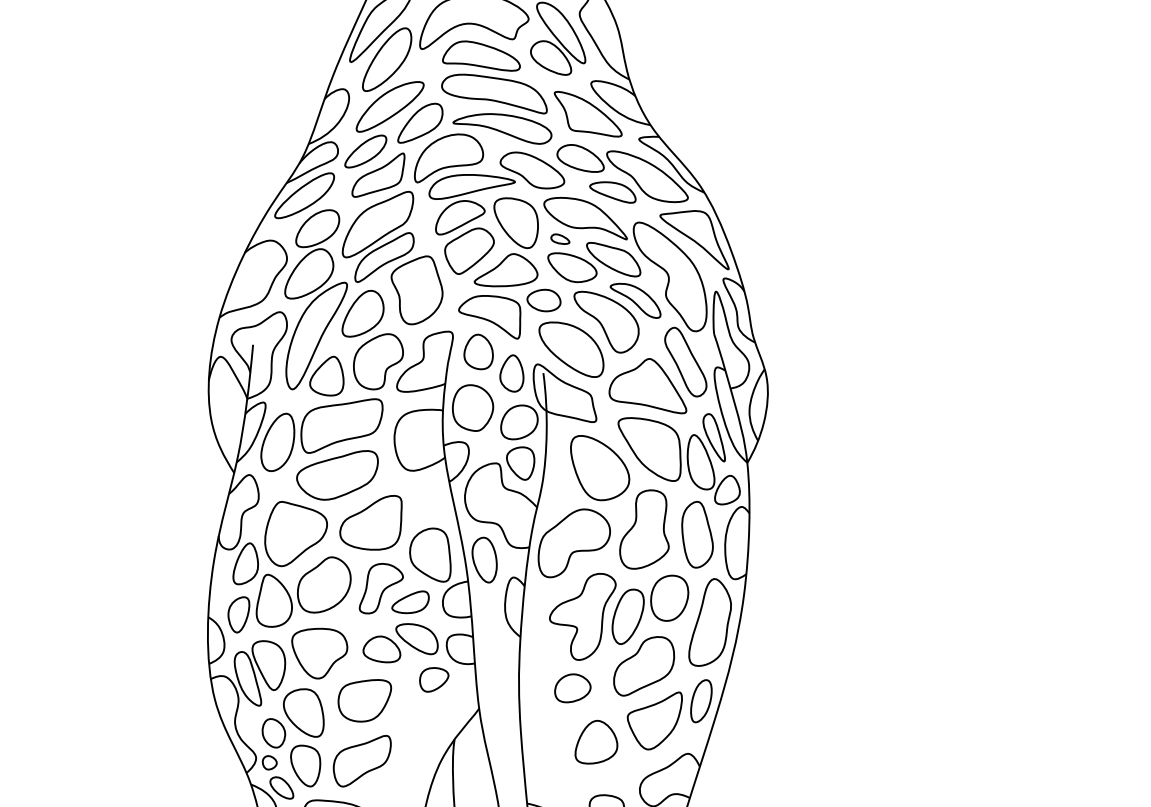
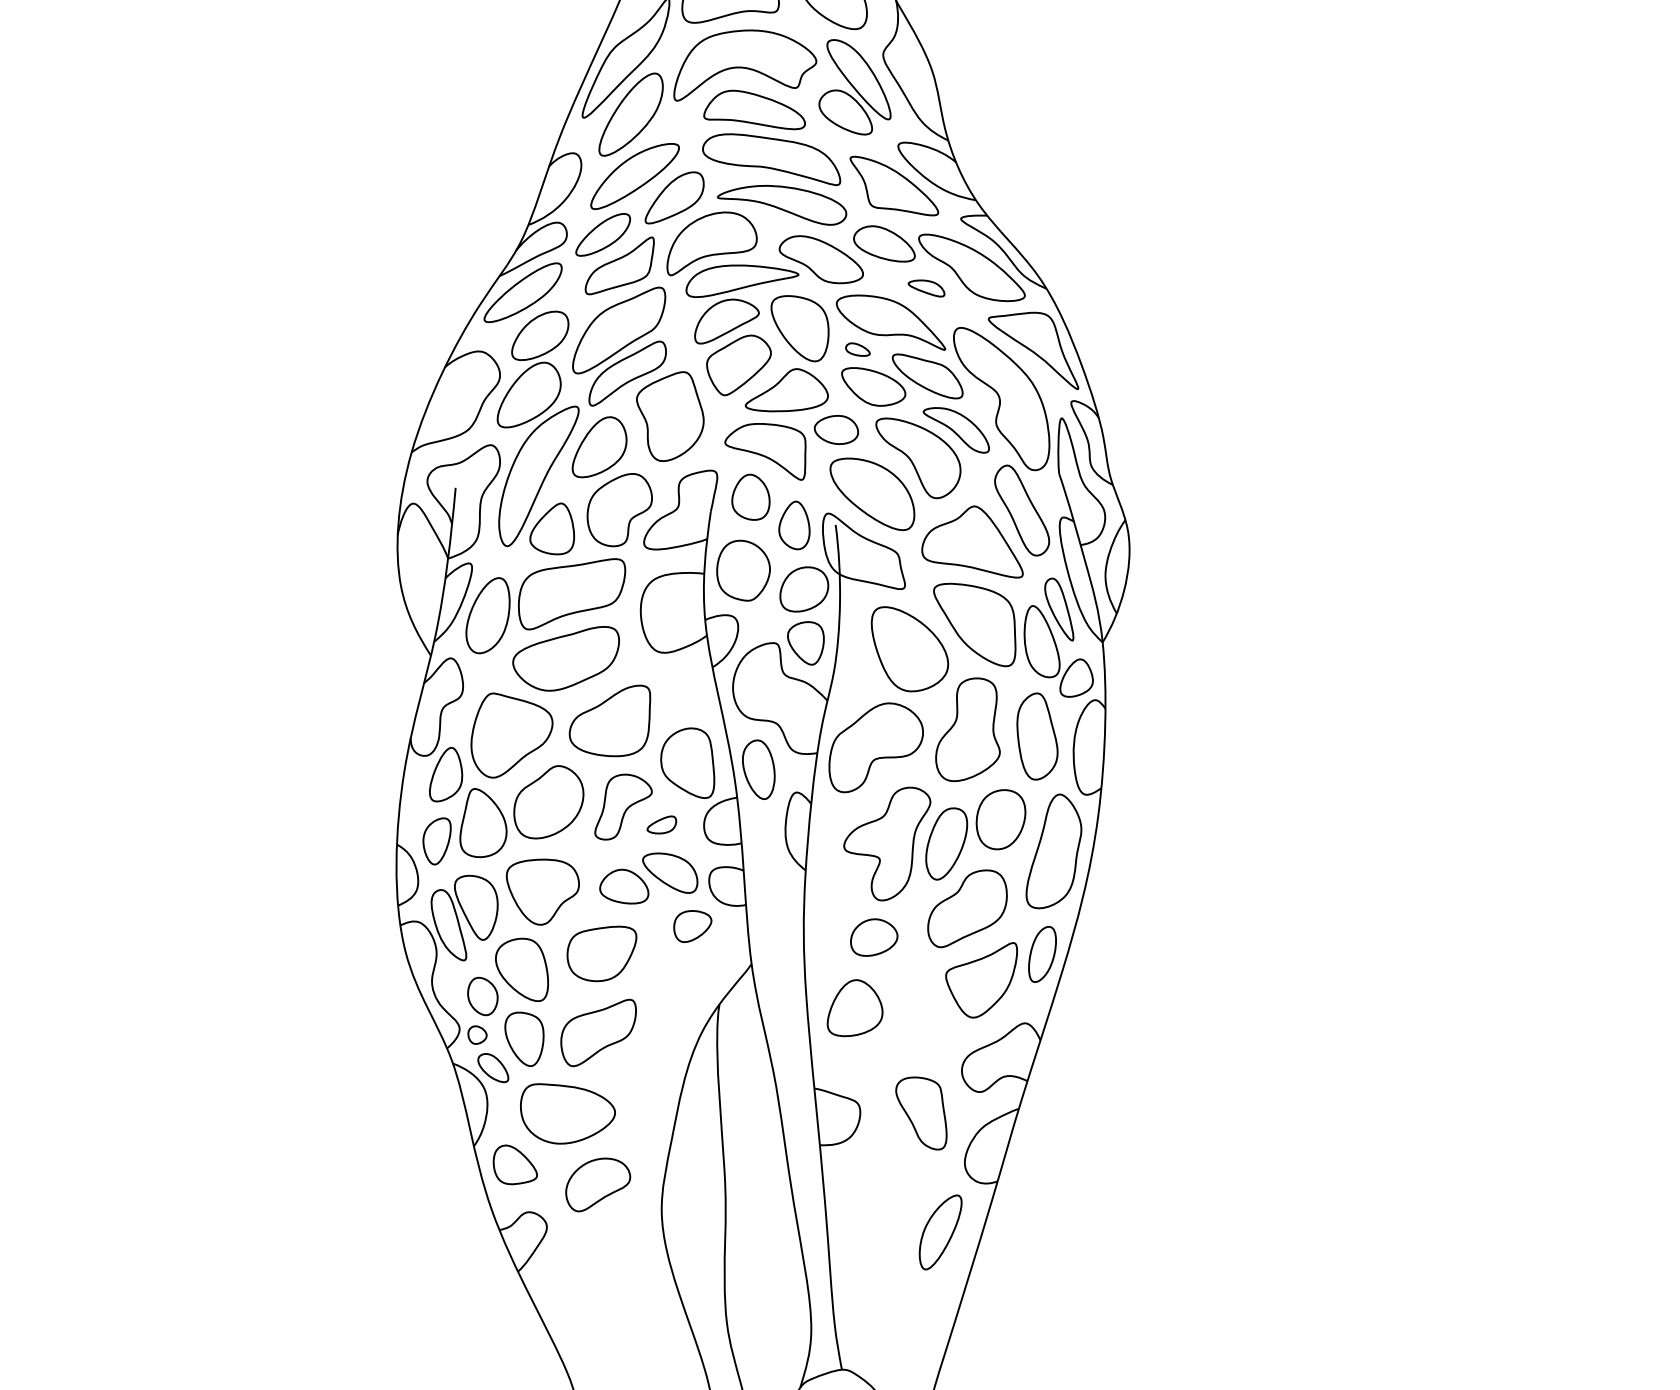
part: (612, 192) -> (926, 288), size x0.6
part: (410, 601) -> (661, 824), size x0.6
part: (595, 742) -> (854, 1008), moved

